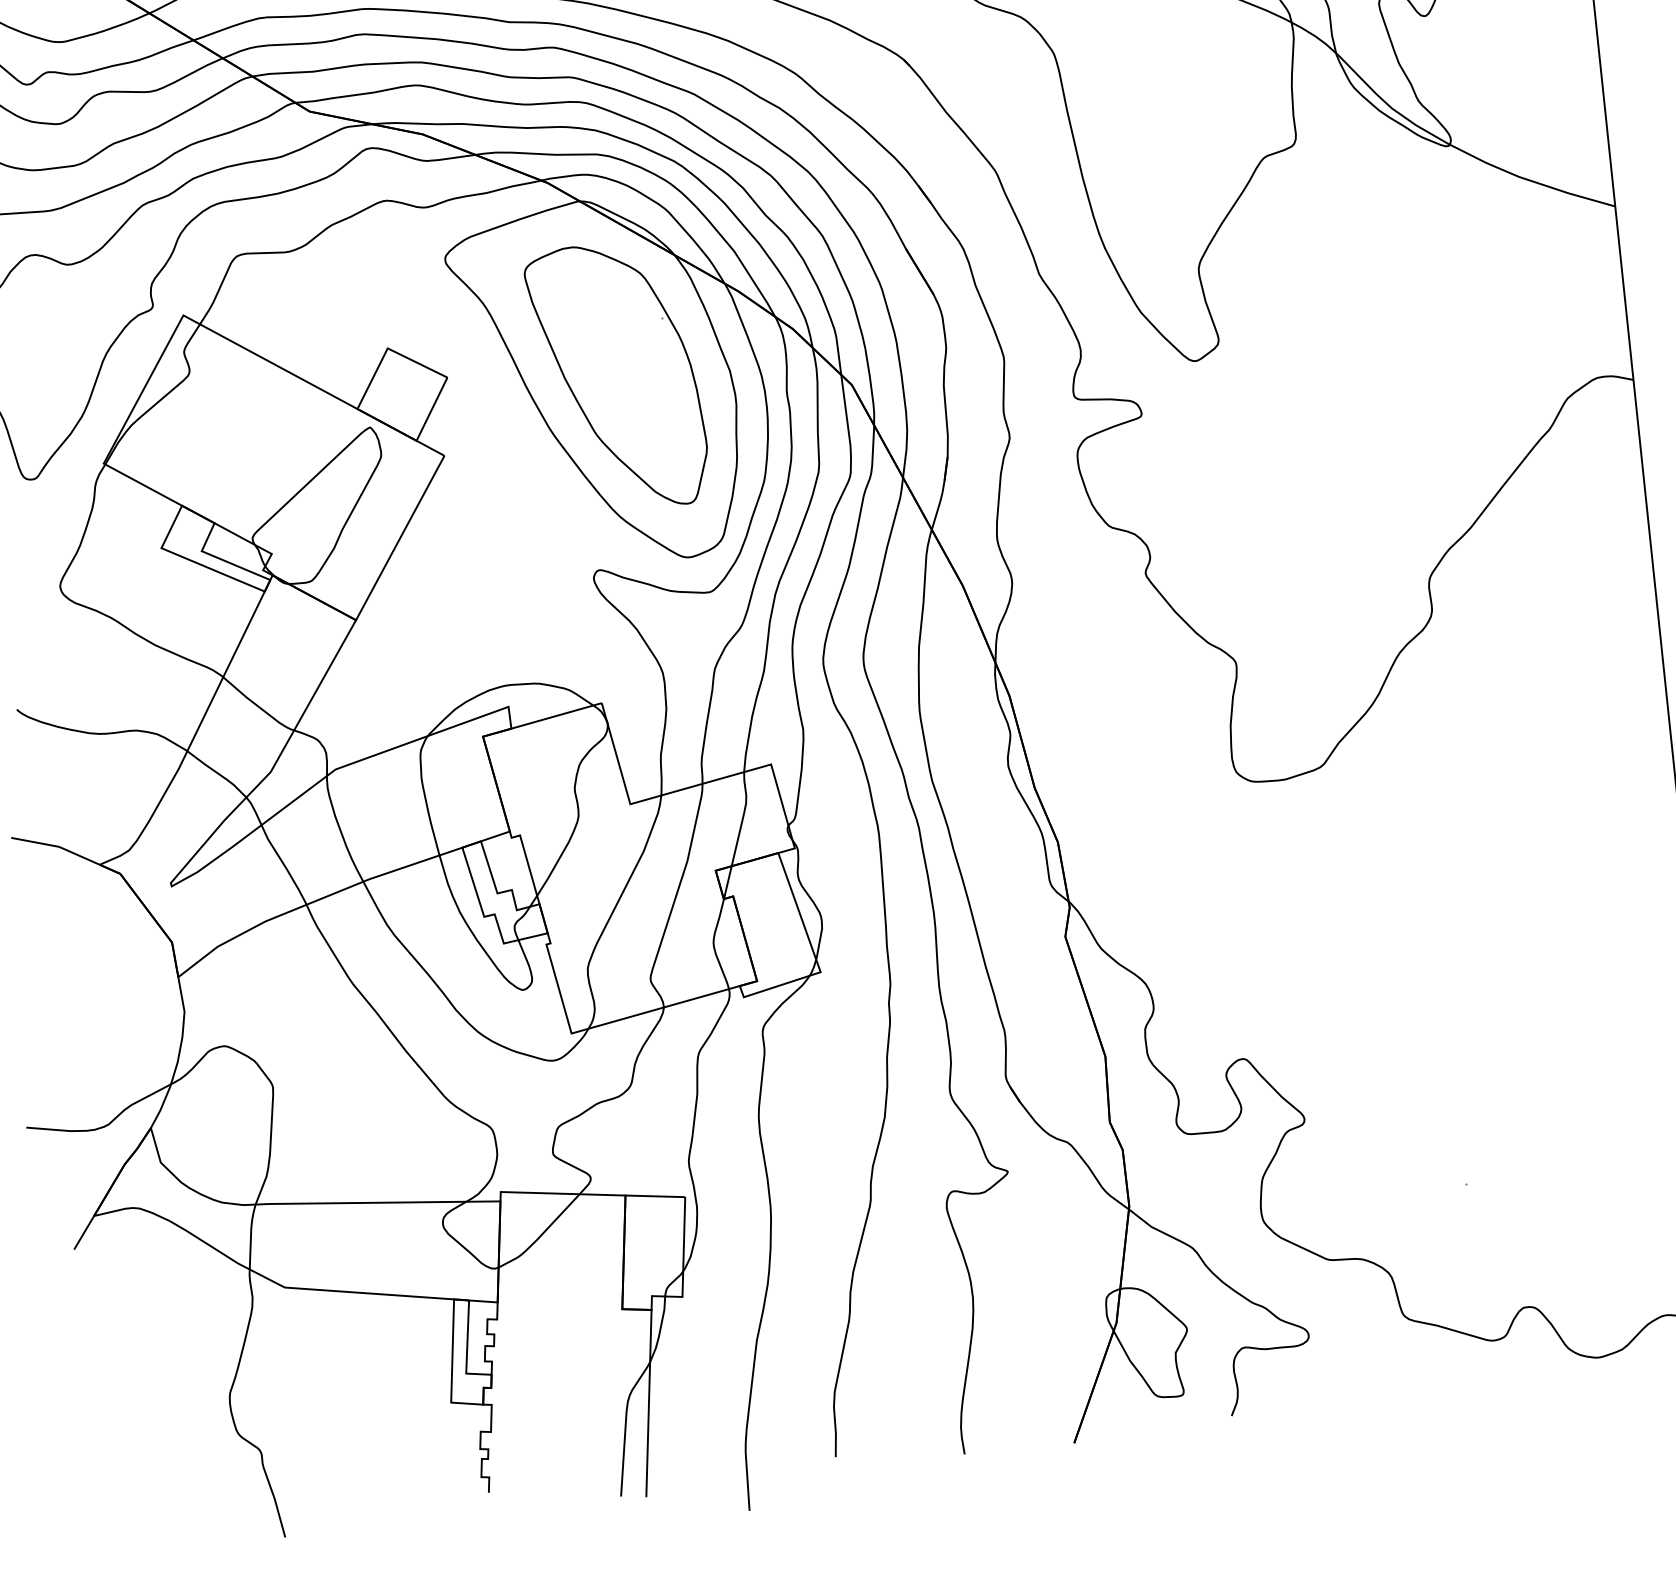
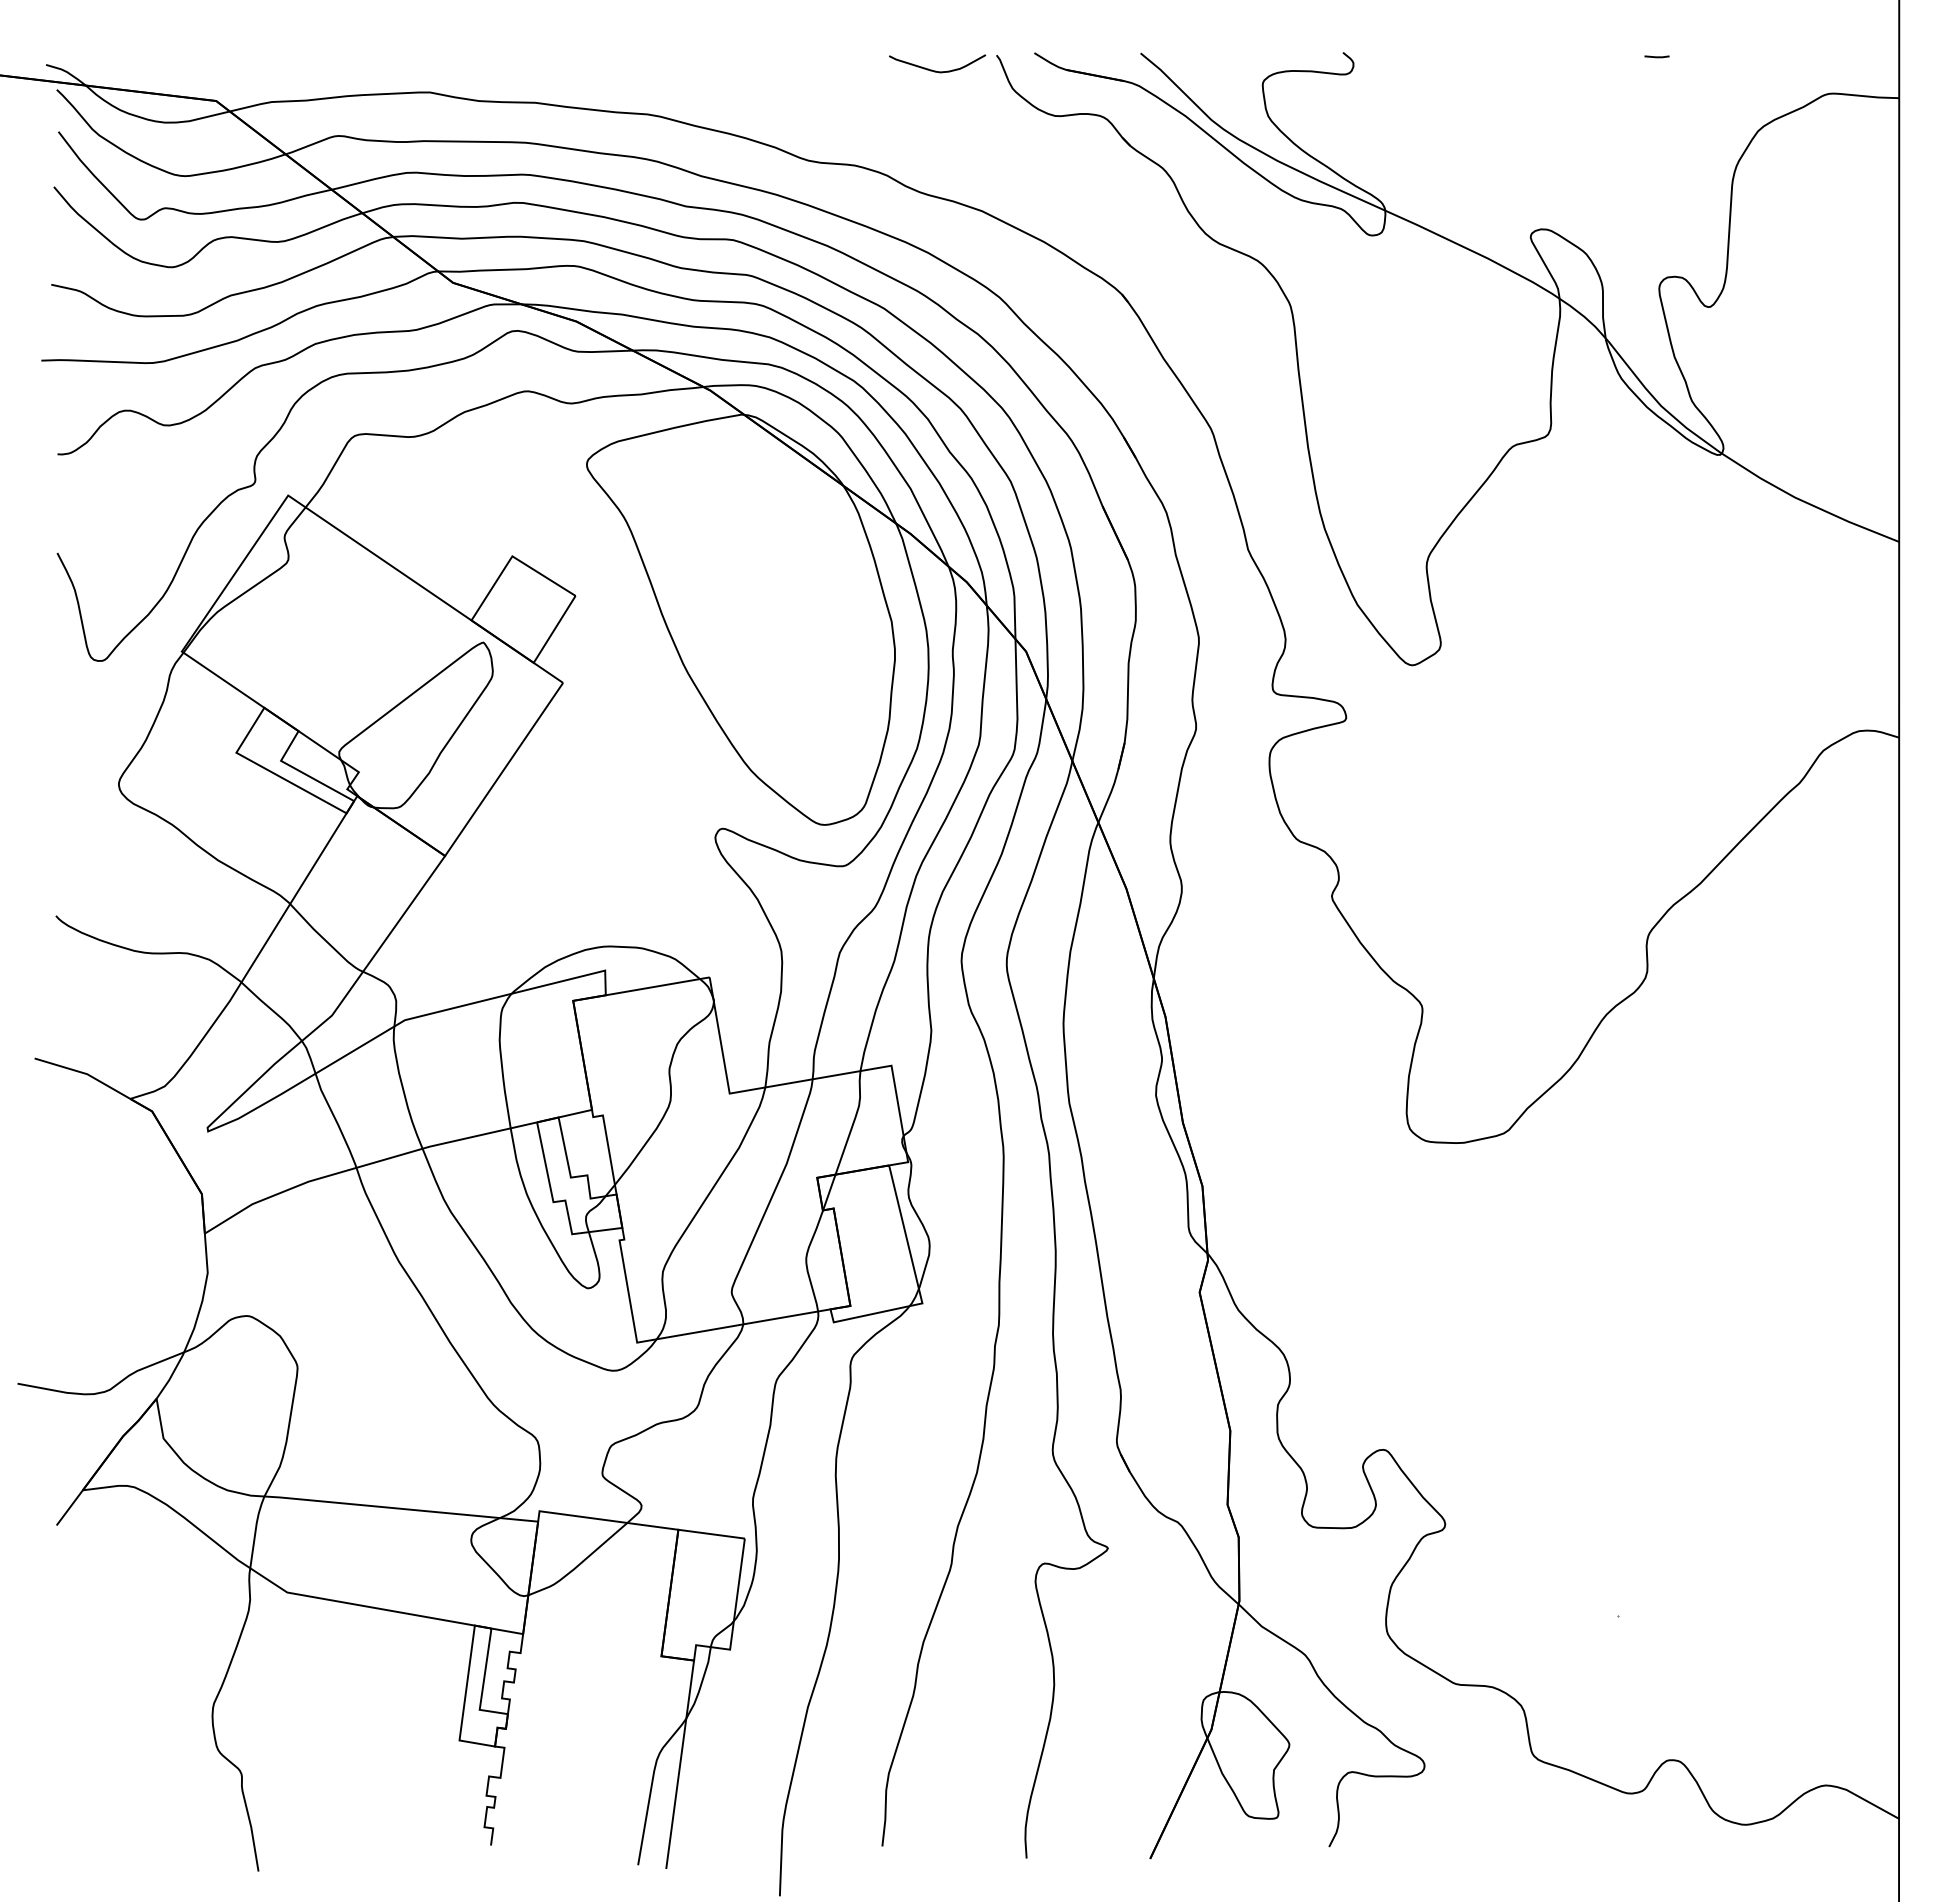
part: (617, 376) -> (765, 614), removed

